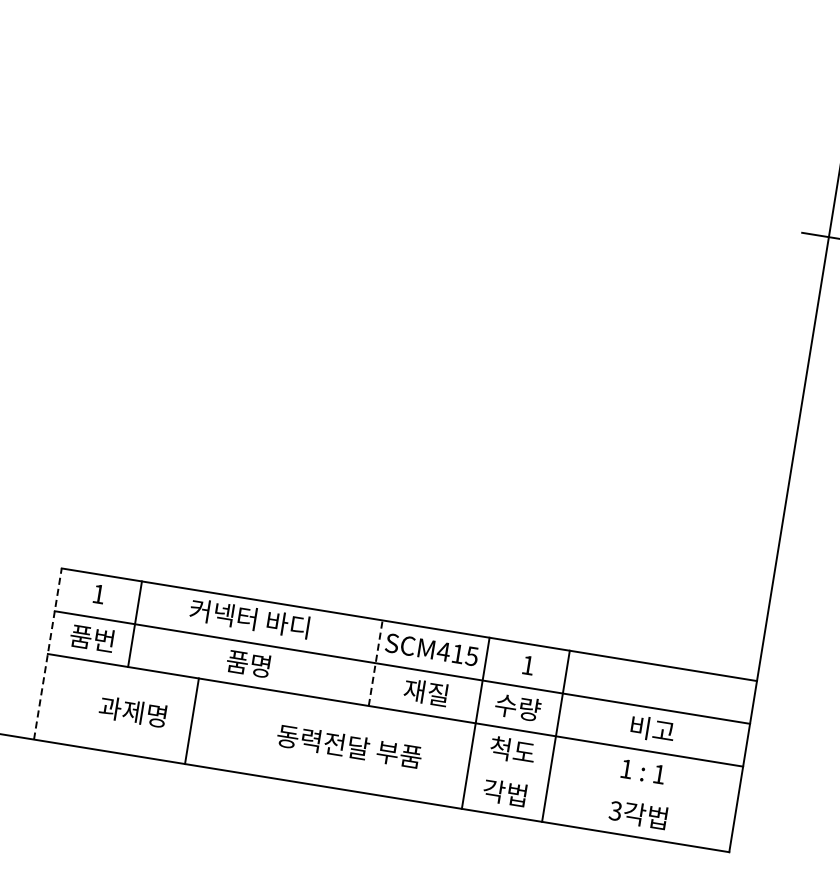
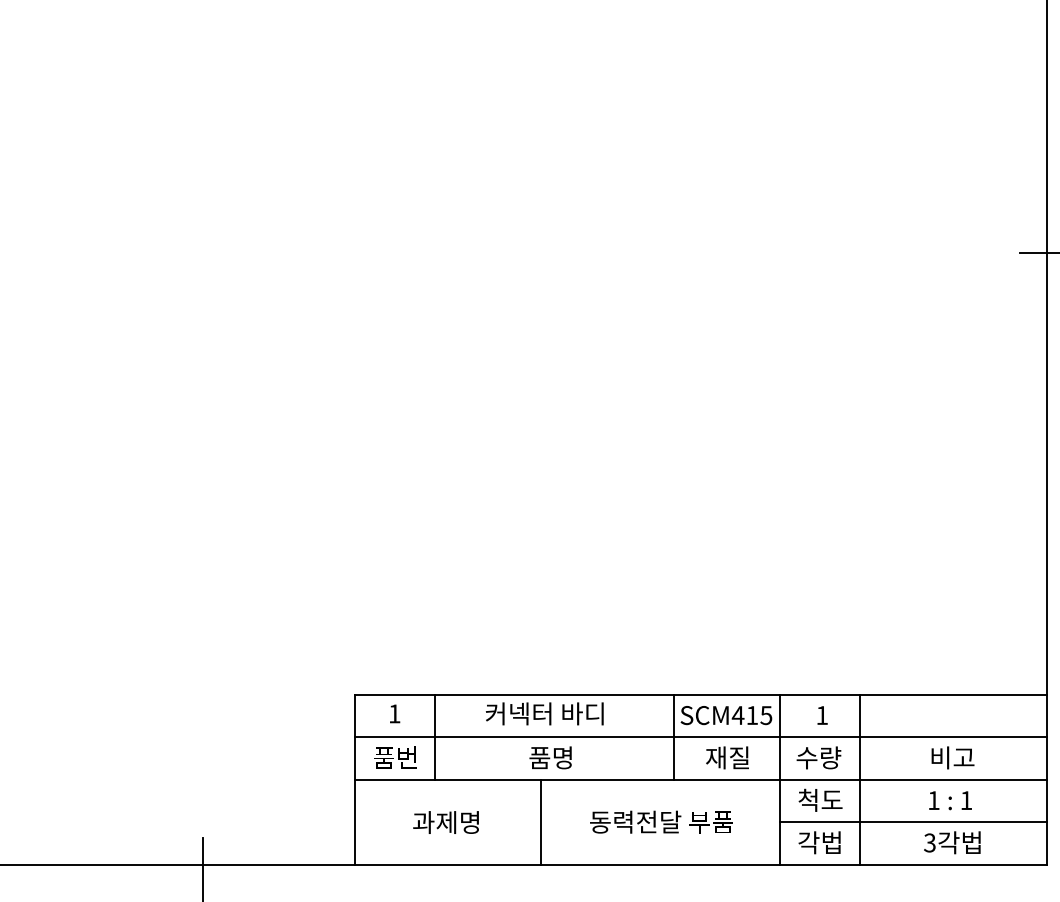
line: (47, 653) -> (354, 779), dashed -> solid
line: (375, 663) -> (673, 737), dashed -> solid
line: (191, 721) -> (540, 822), moved
line: (602, 787) -> (913, 822), added

